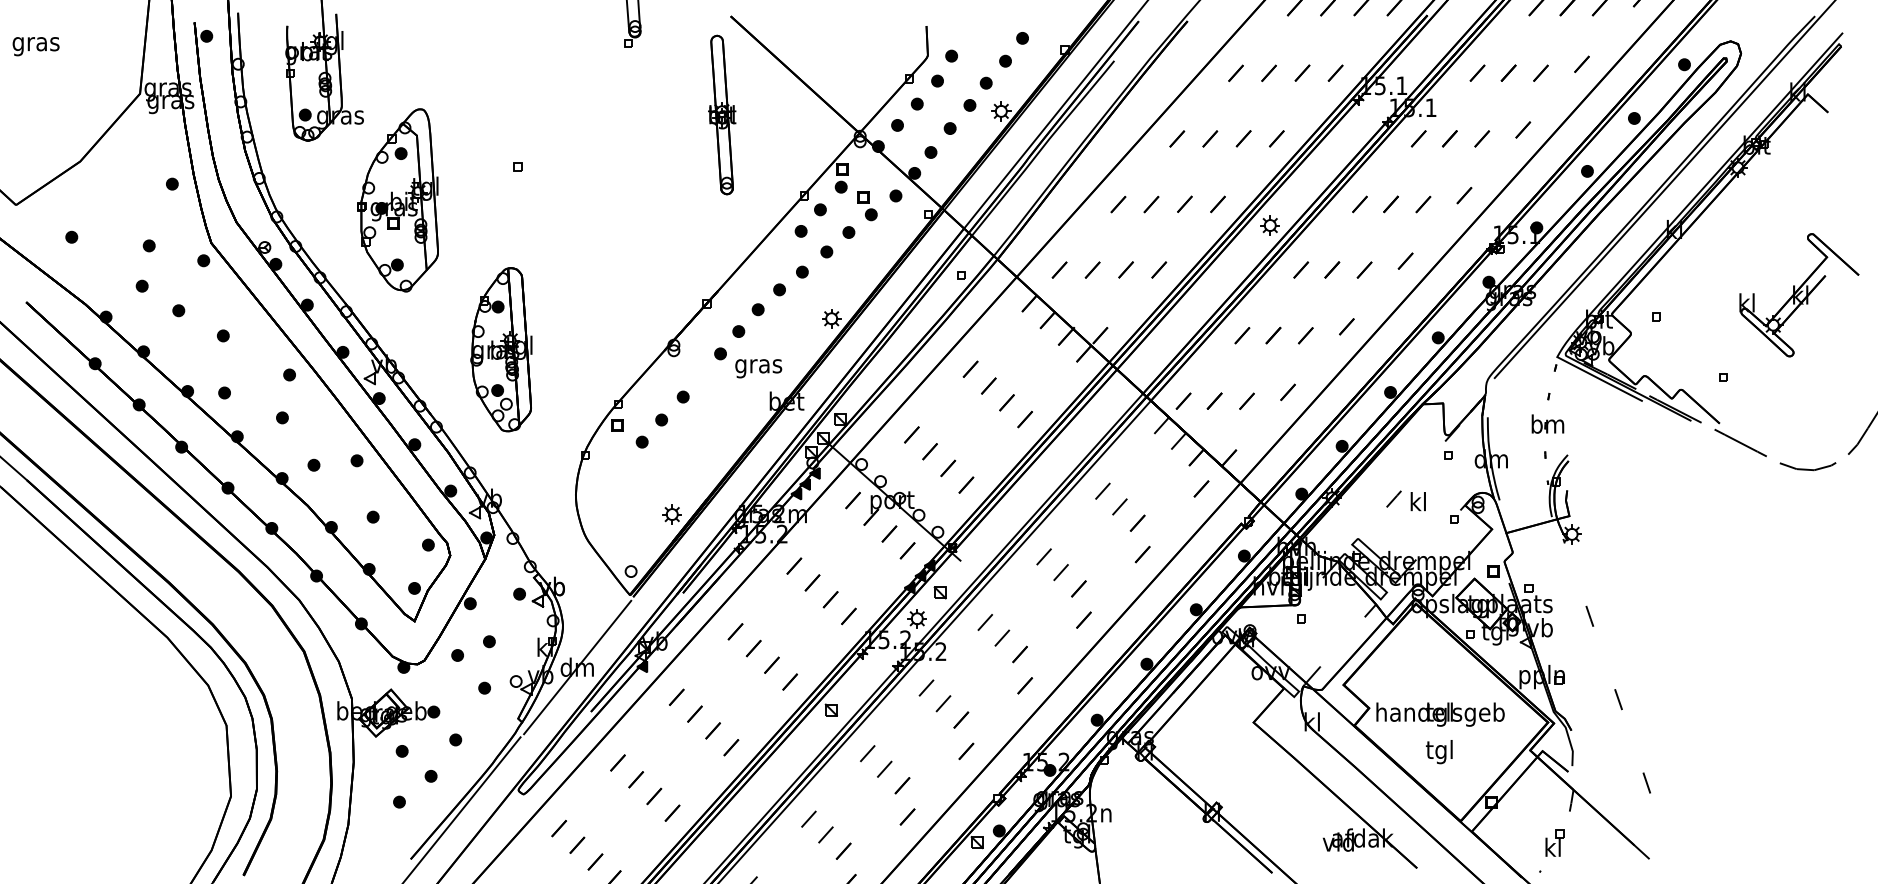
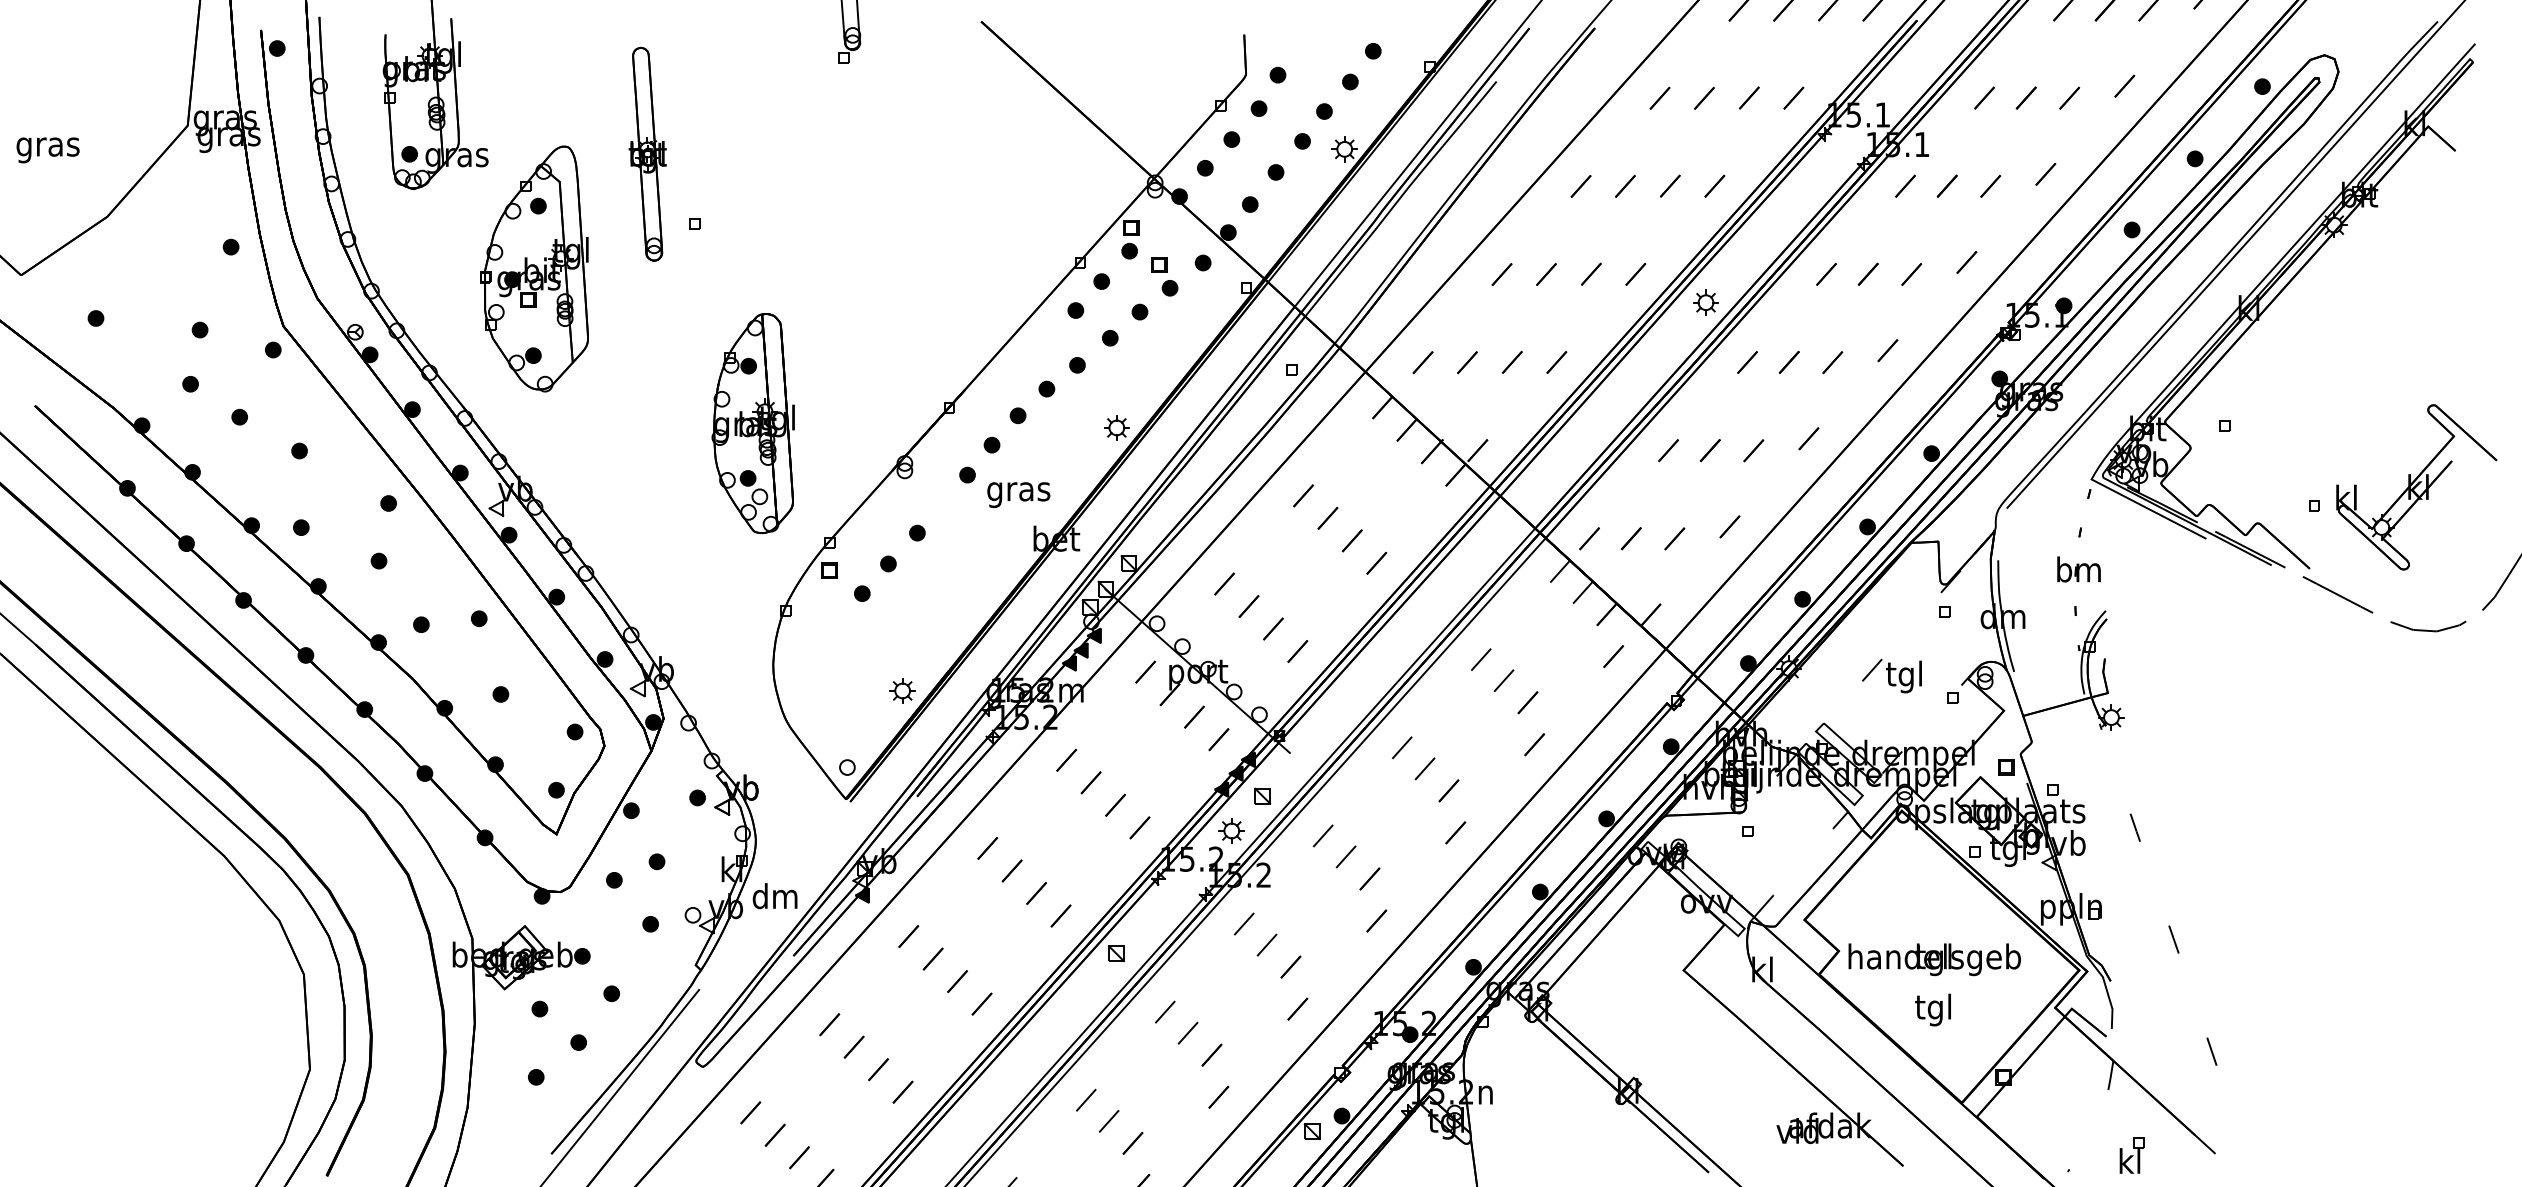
text: (35, 46) -> (47, 150), moved
part: (722, 114) -> (647, 153), moved
part: (1799, 295) -> (2416, 487), moved
part: (500, 349) -> (752, 423), moved
text: (1417, 503) -> (1903, 676), kl -> tgl
line: (577, 667) -> (775, 896), removed
part: (1554, 843) -> (2131, 1155), moved

